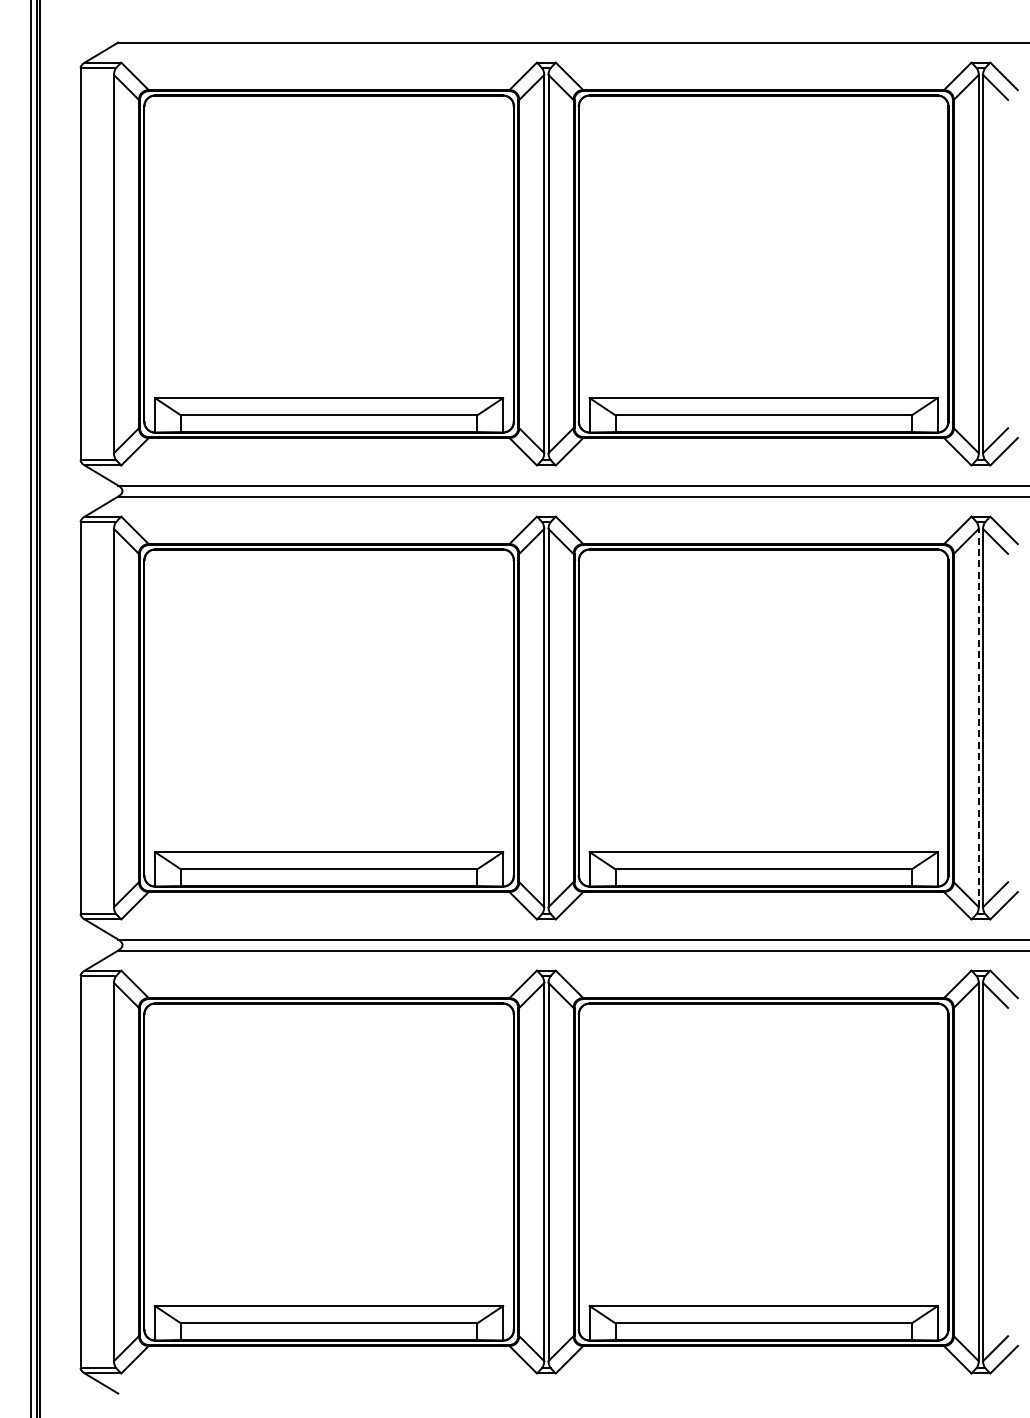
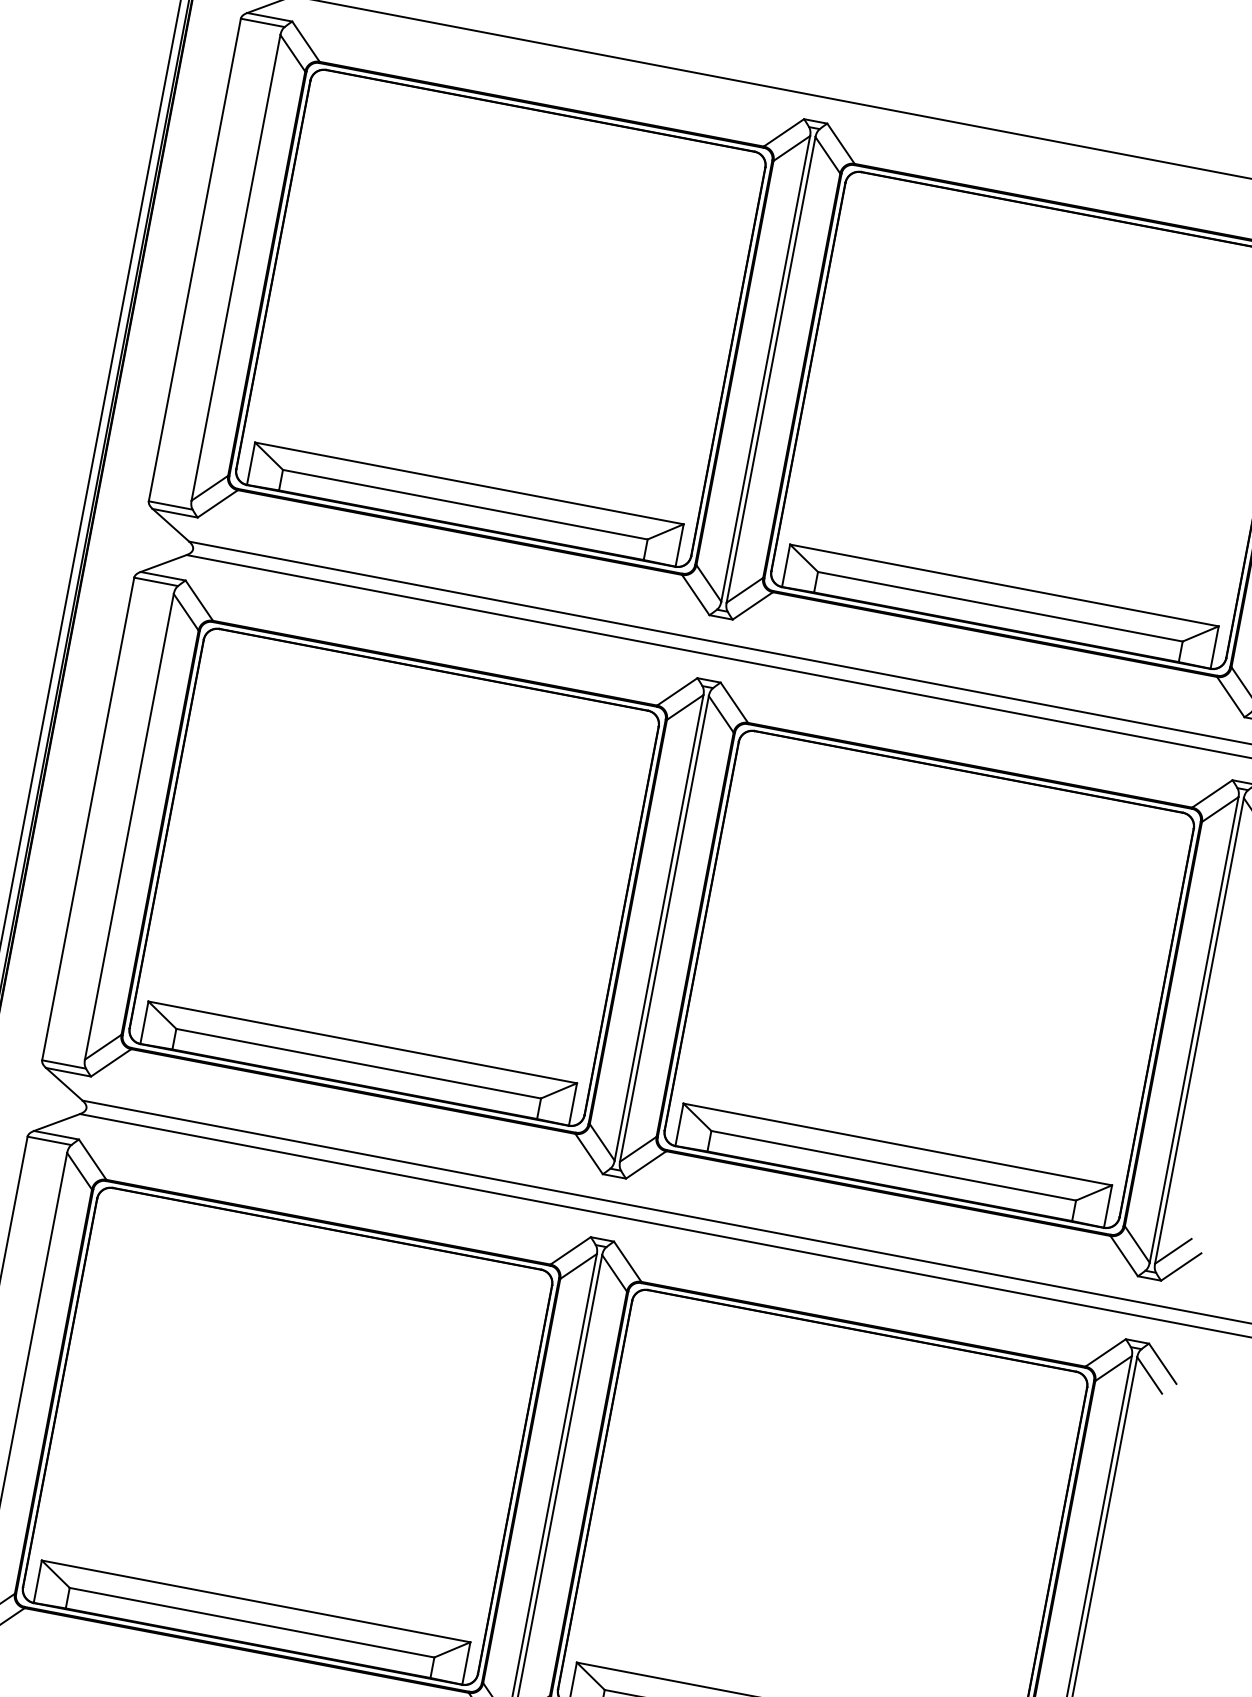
line: (978, 717) -> (1193, 1029), dashed -> solid

